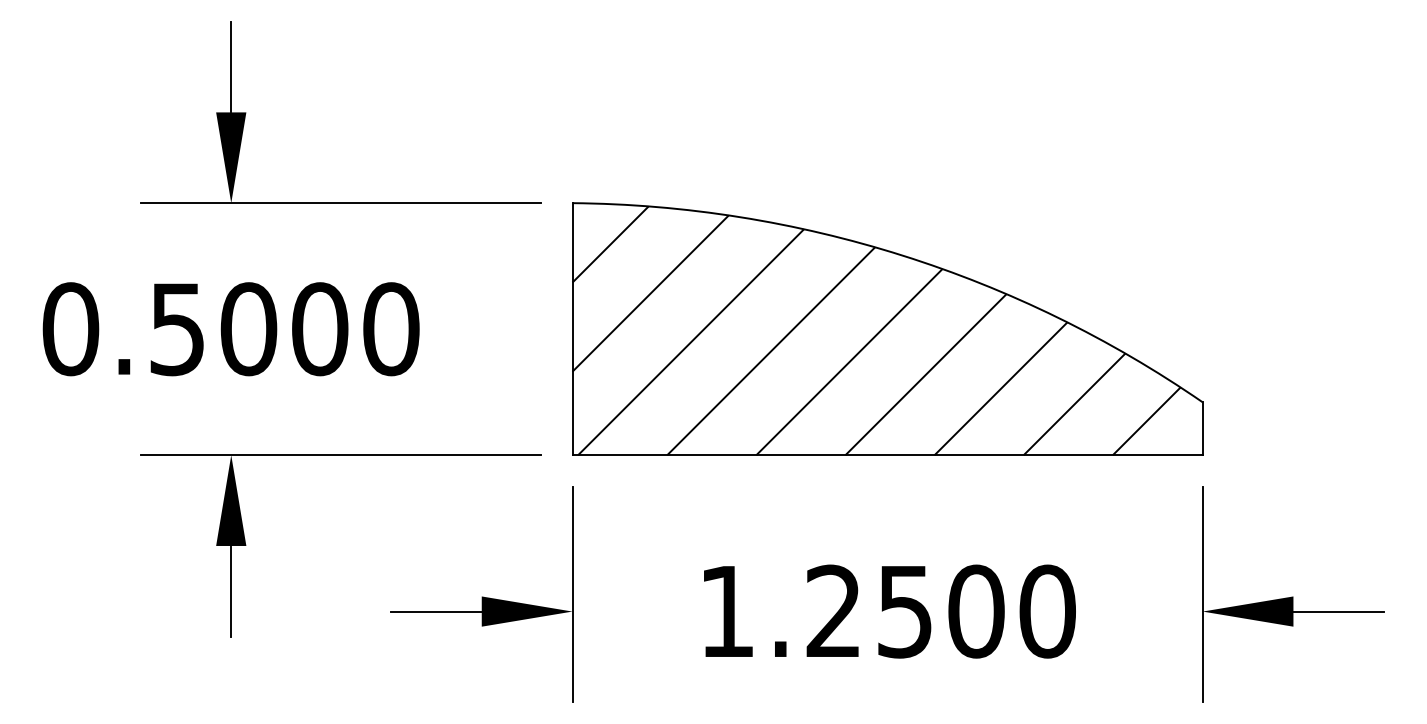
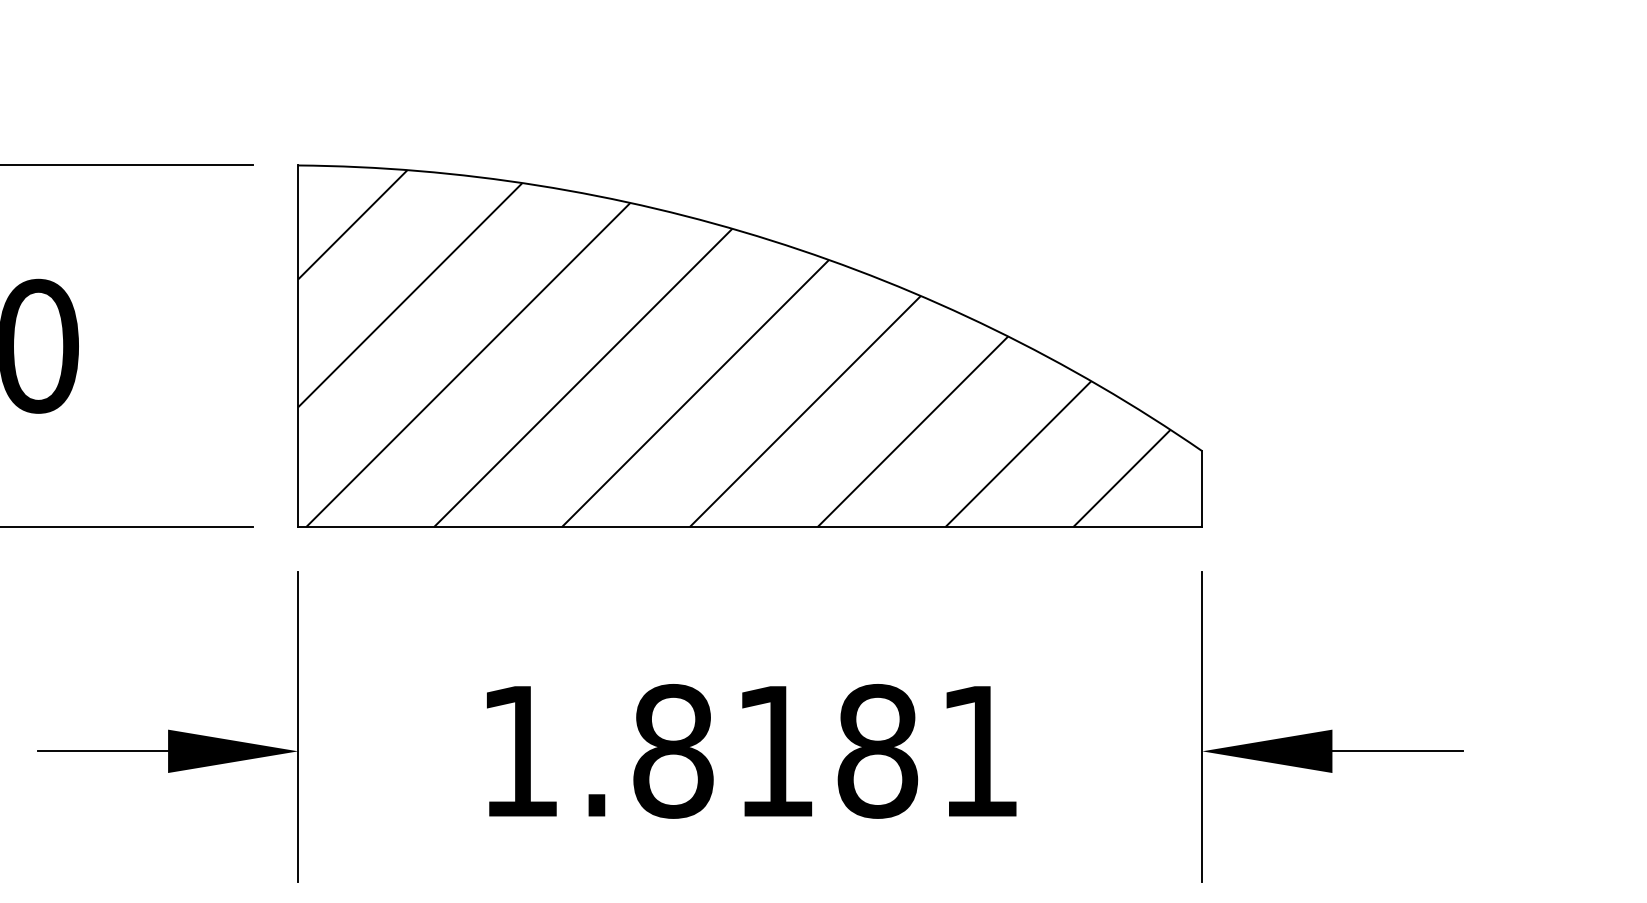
text: (940, 611) -> (826, 751), 1.2500 -> 1.8181

